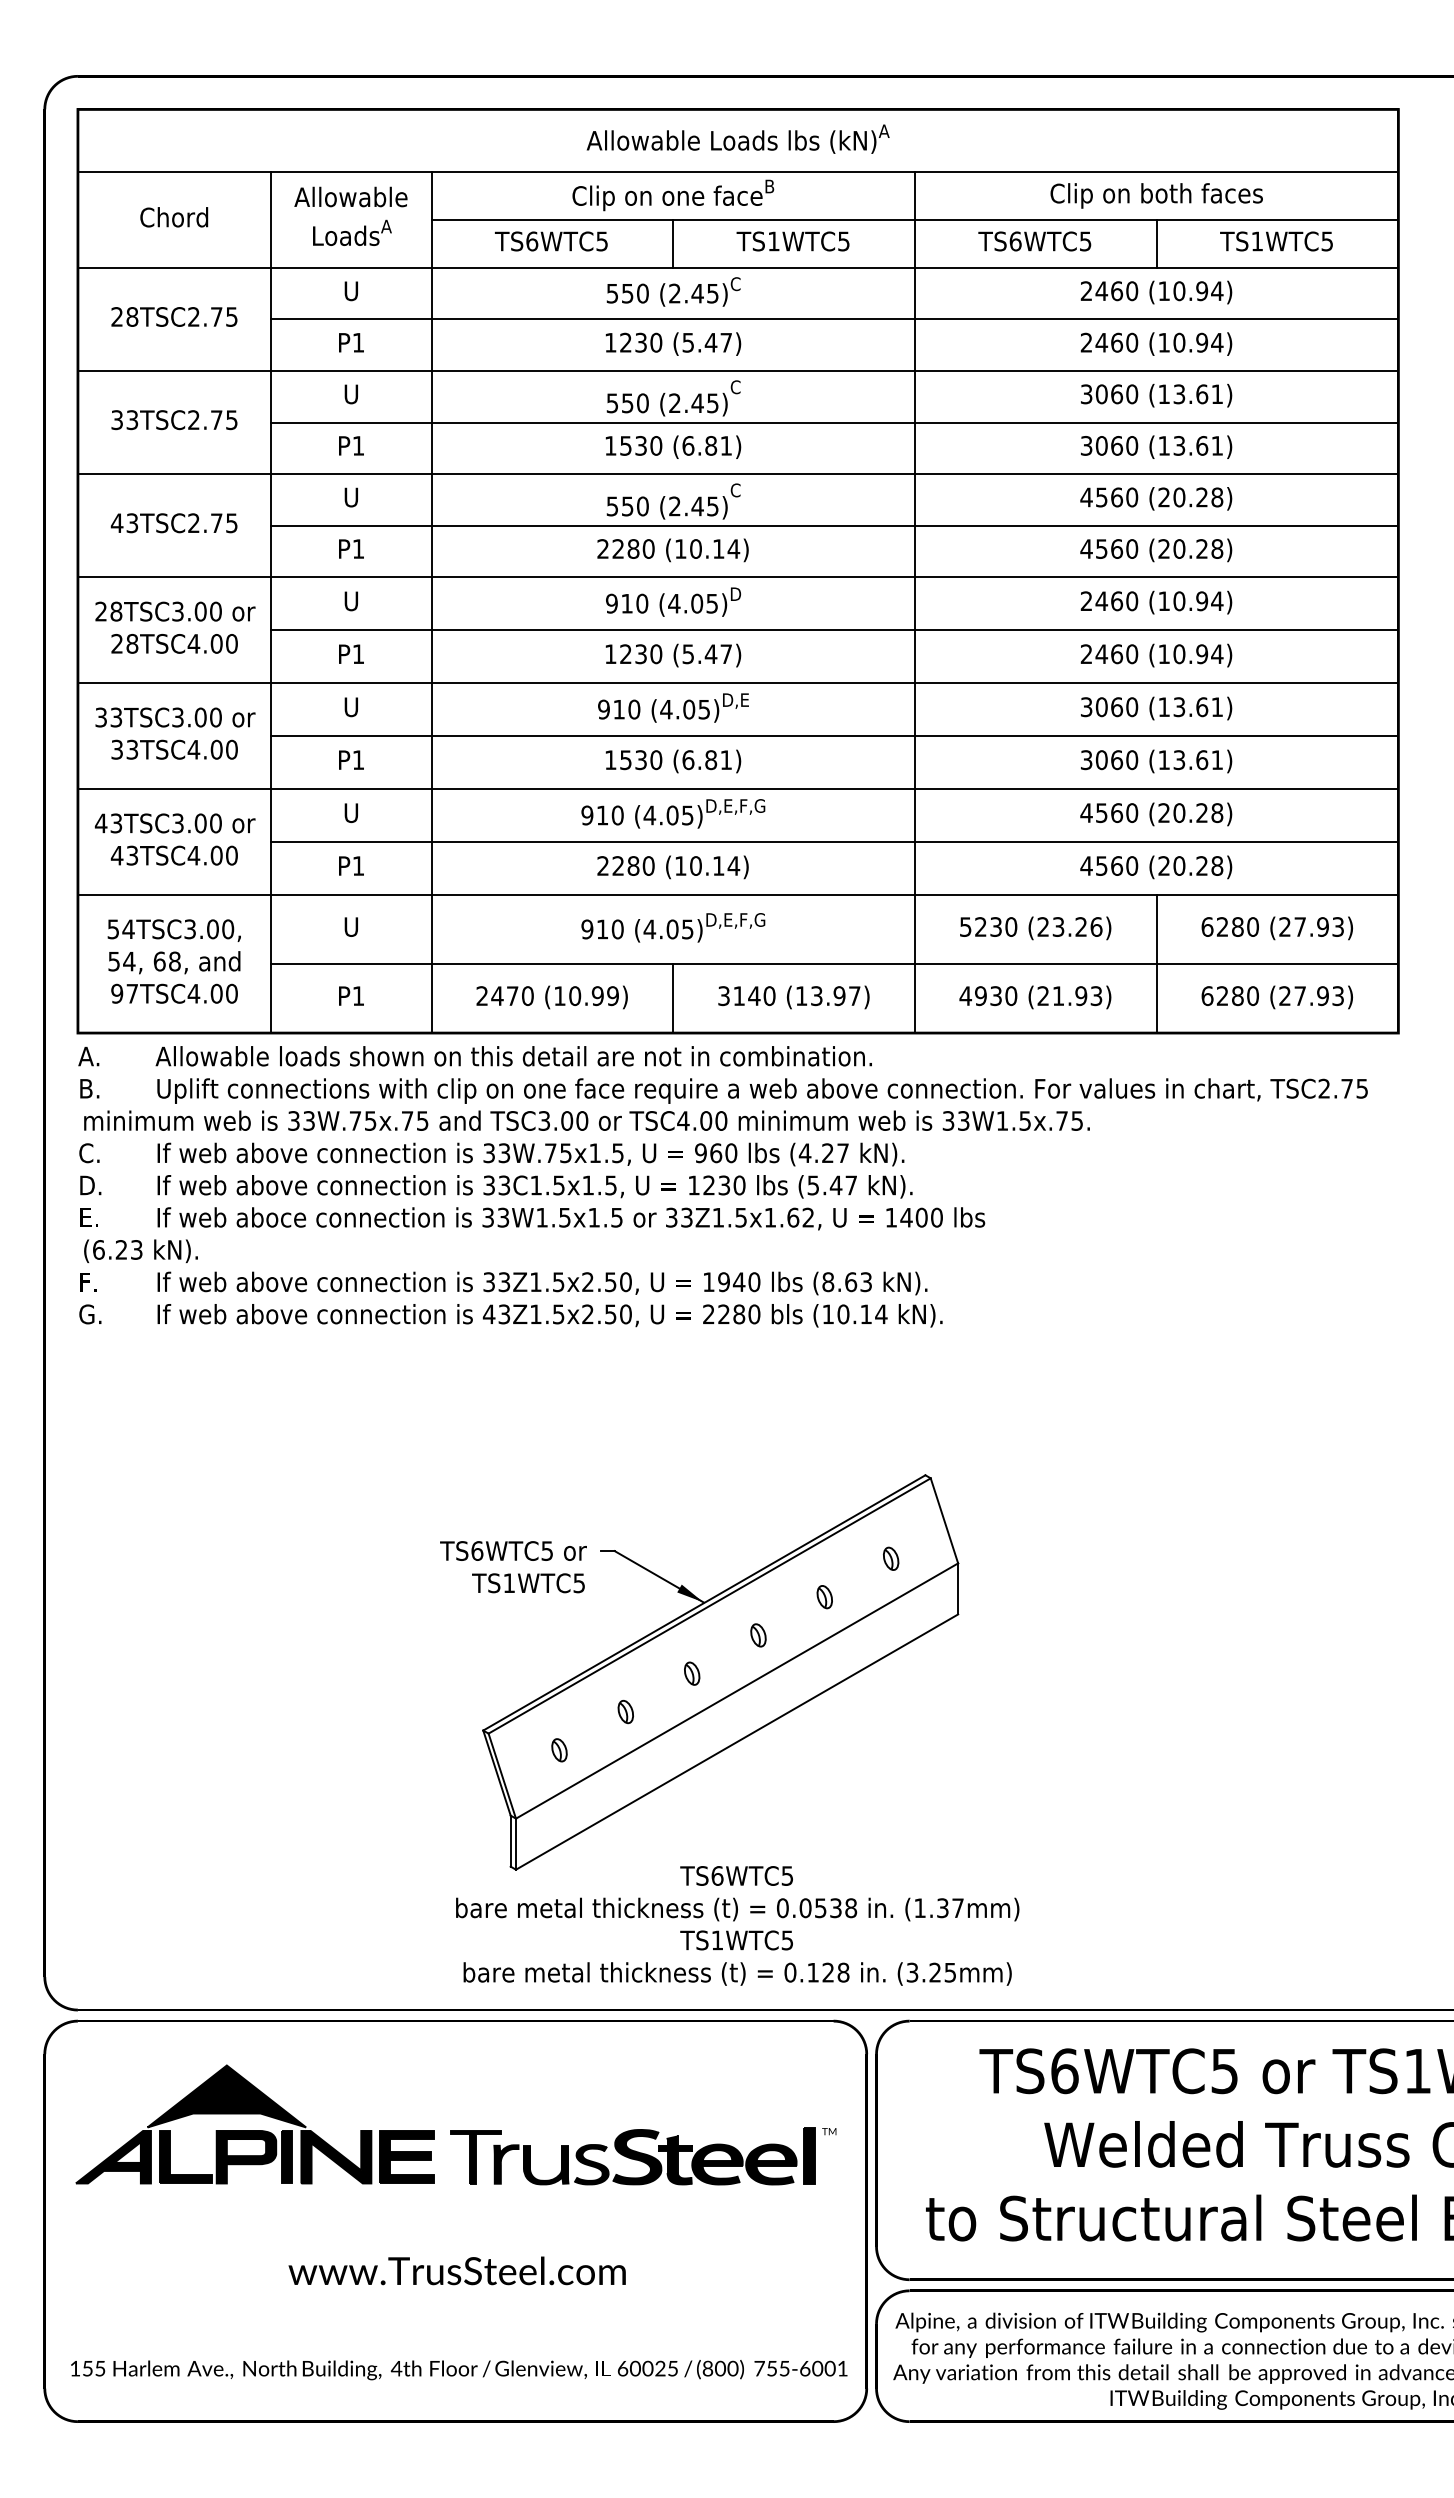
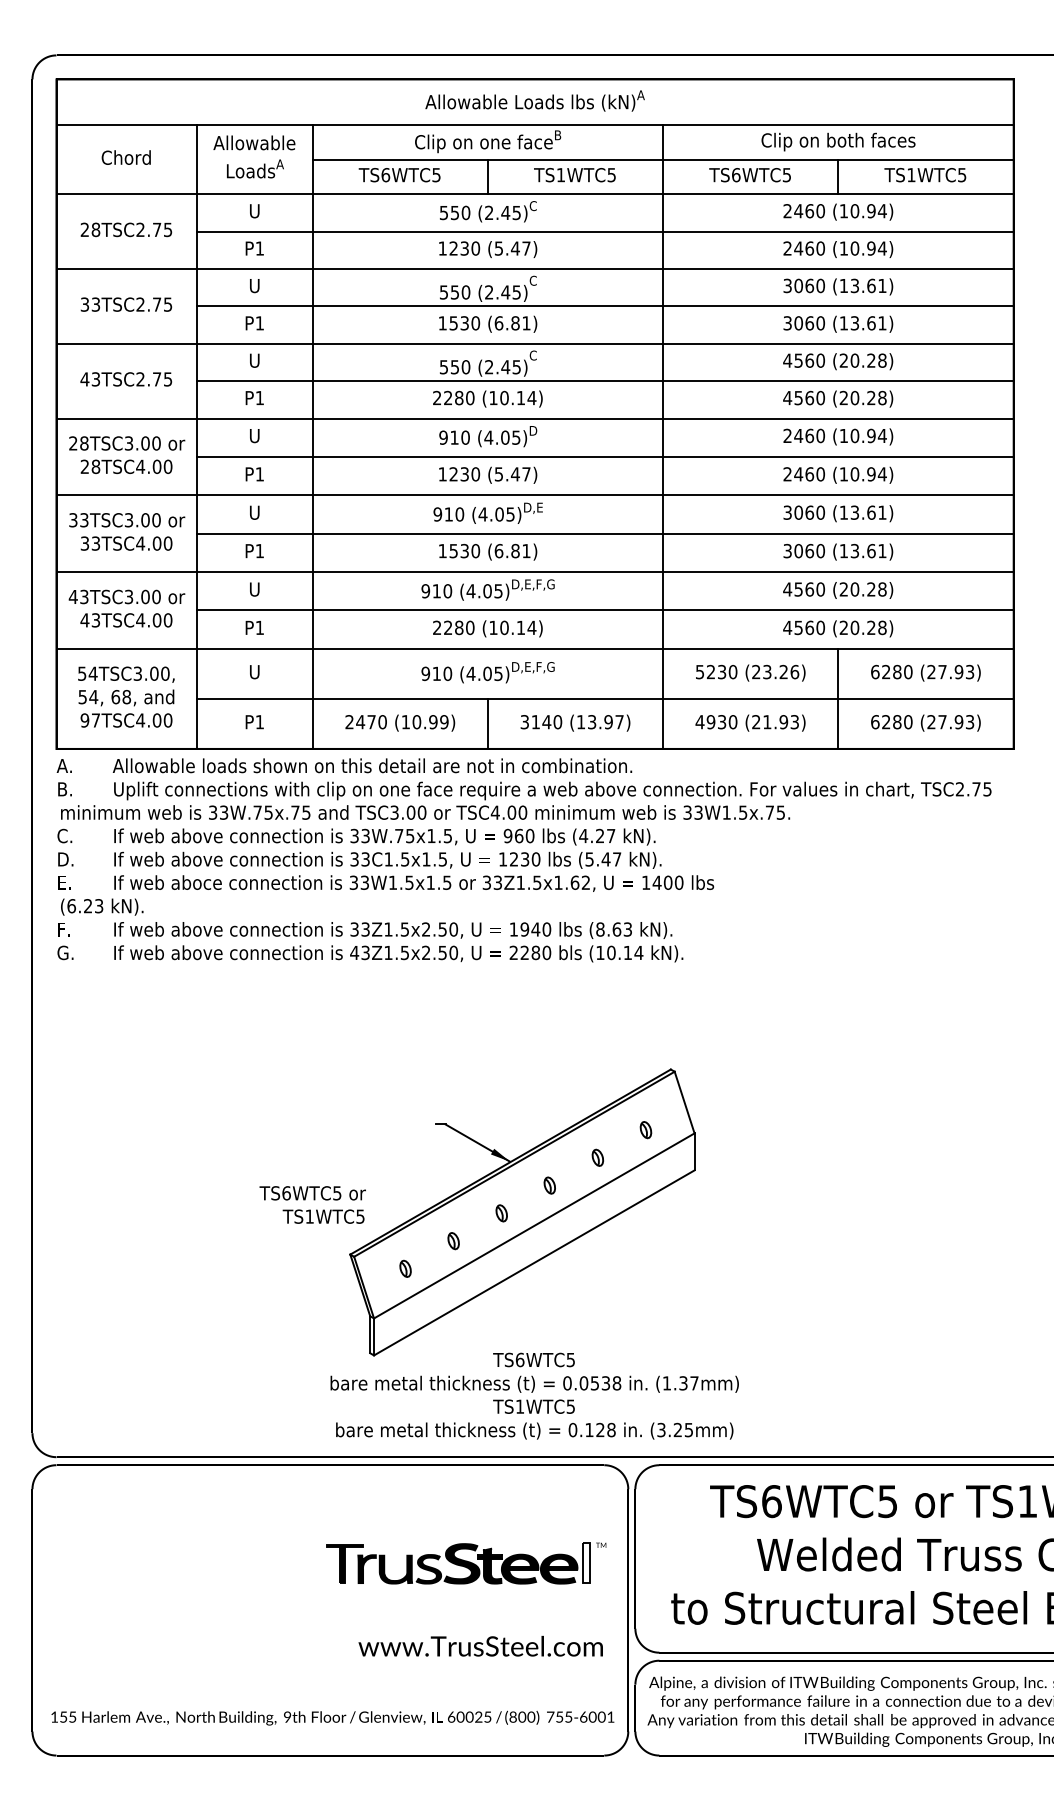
text: (513, 1567) -> (312, 1205), moved
part: (254, 2124) -> (184, 1540), removed
fill: (808, 2155) -> (586, 1562), removed
text: (456, 2270) -> (480, 1645), moved
text: (396, 2368) -> (287, 1717), 4th -> 9th

